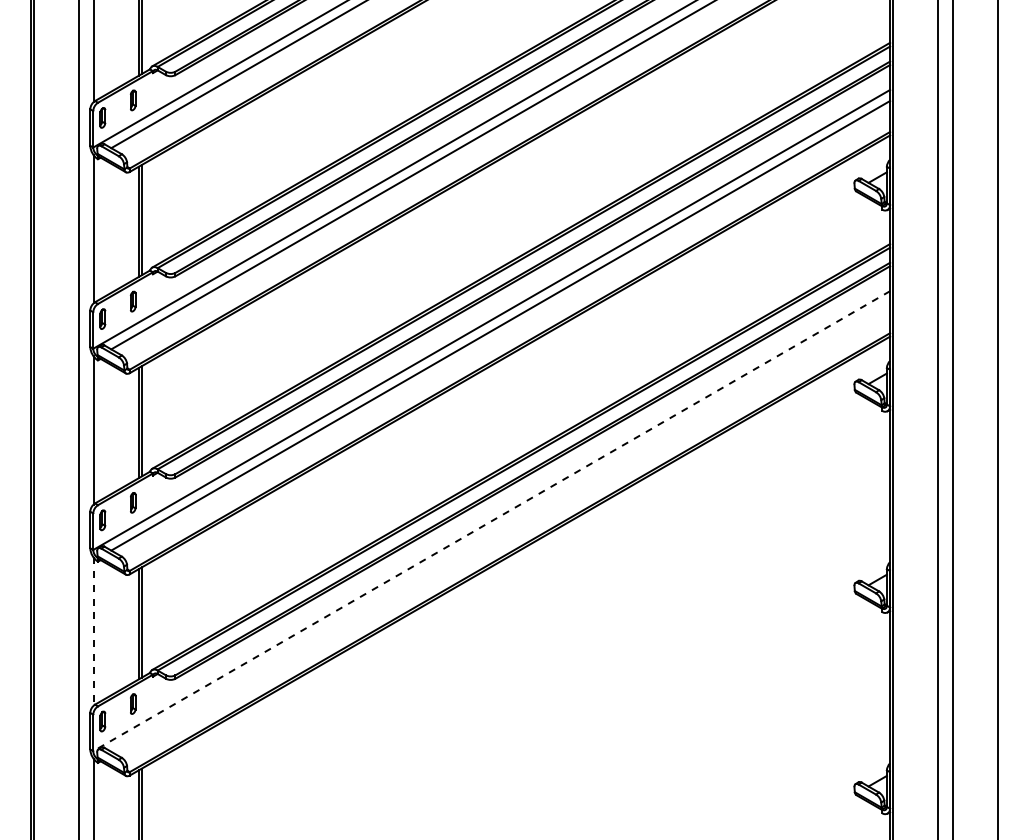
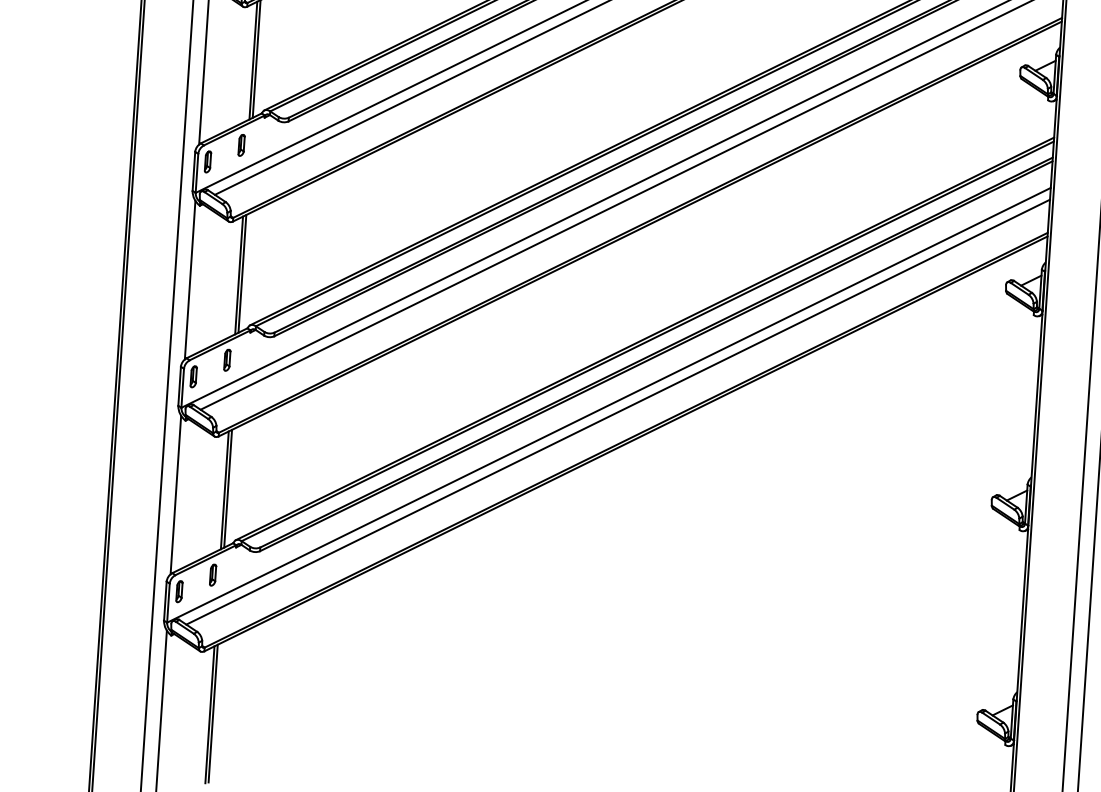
line: (491, 521) -> (608, 405), dashed -> solid
line: (500, 526) -> (617, 411), added
line: (93, 632) -> (175, 495), dashed -> solid

